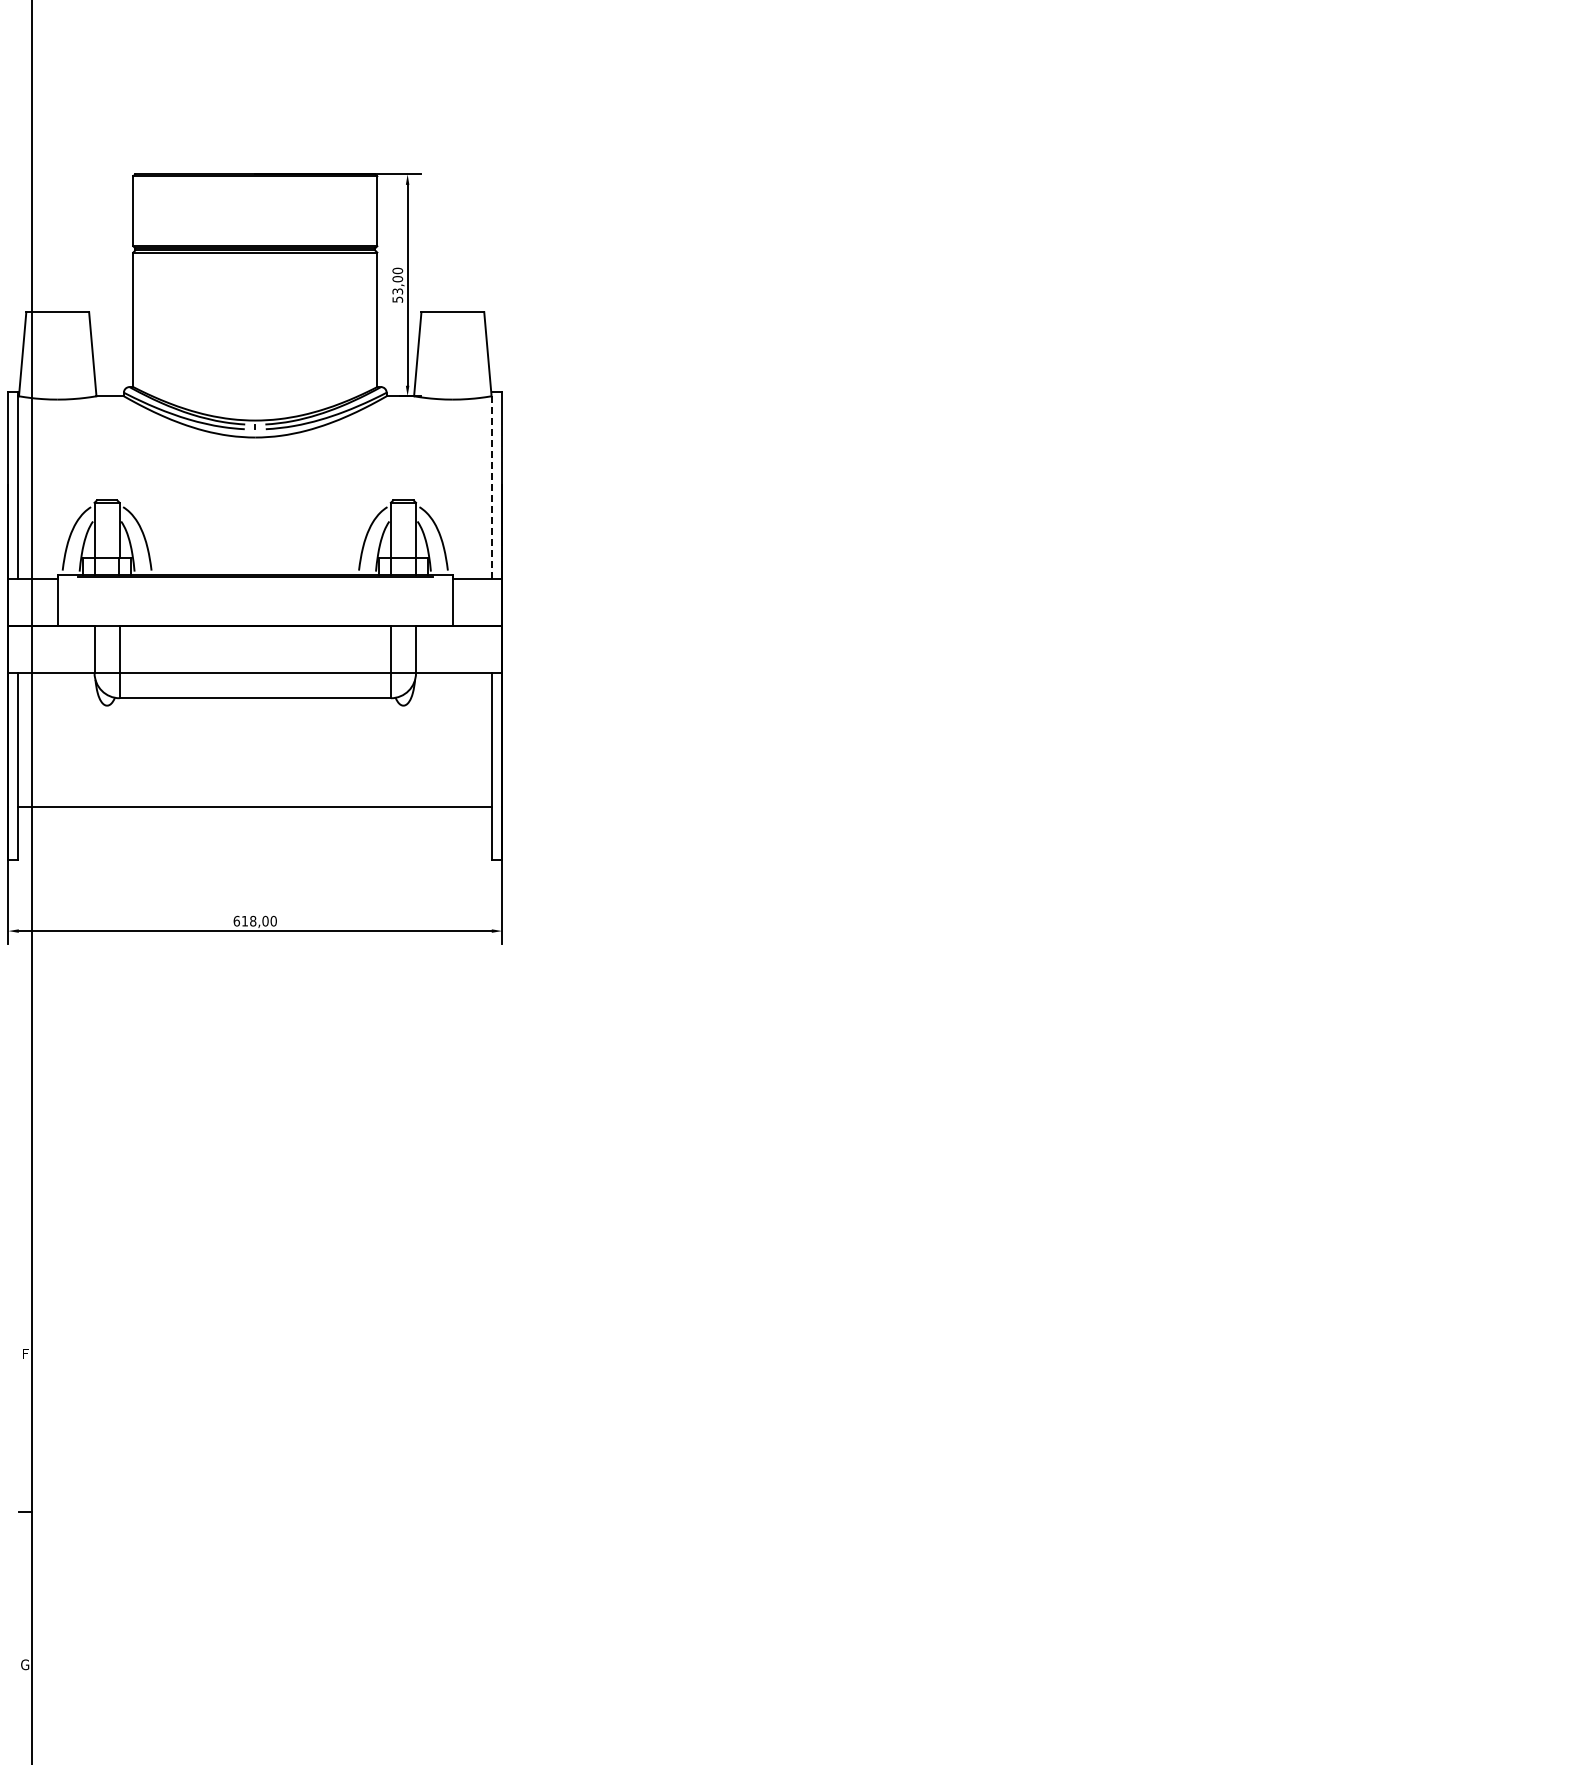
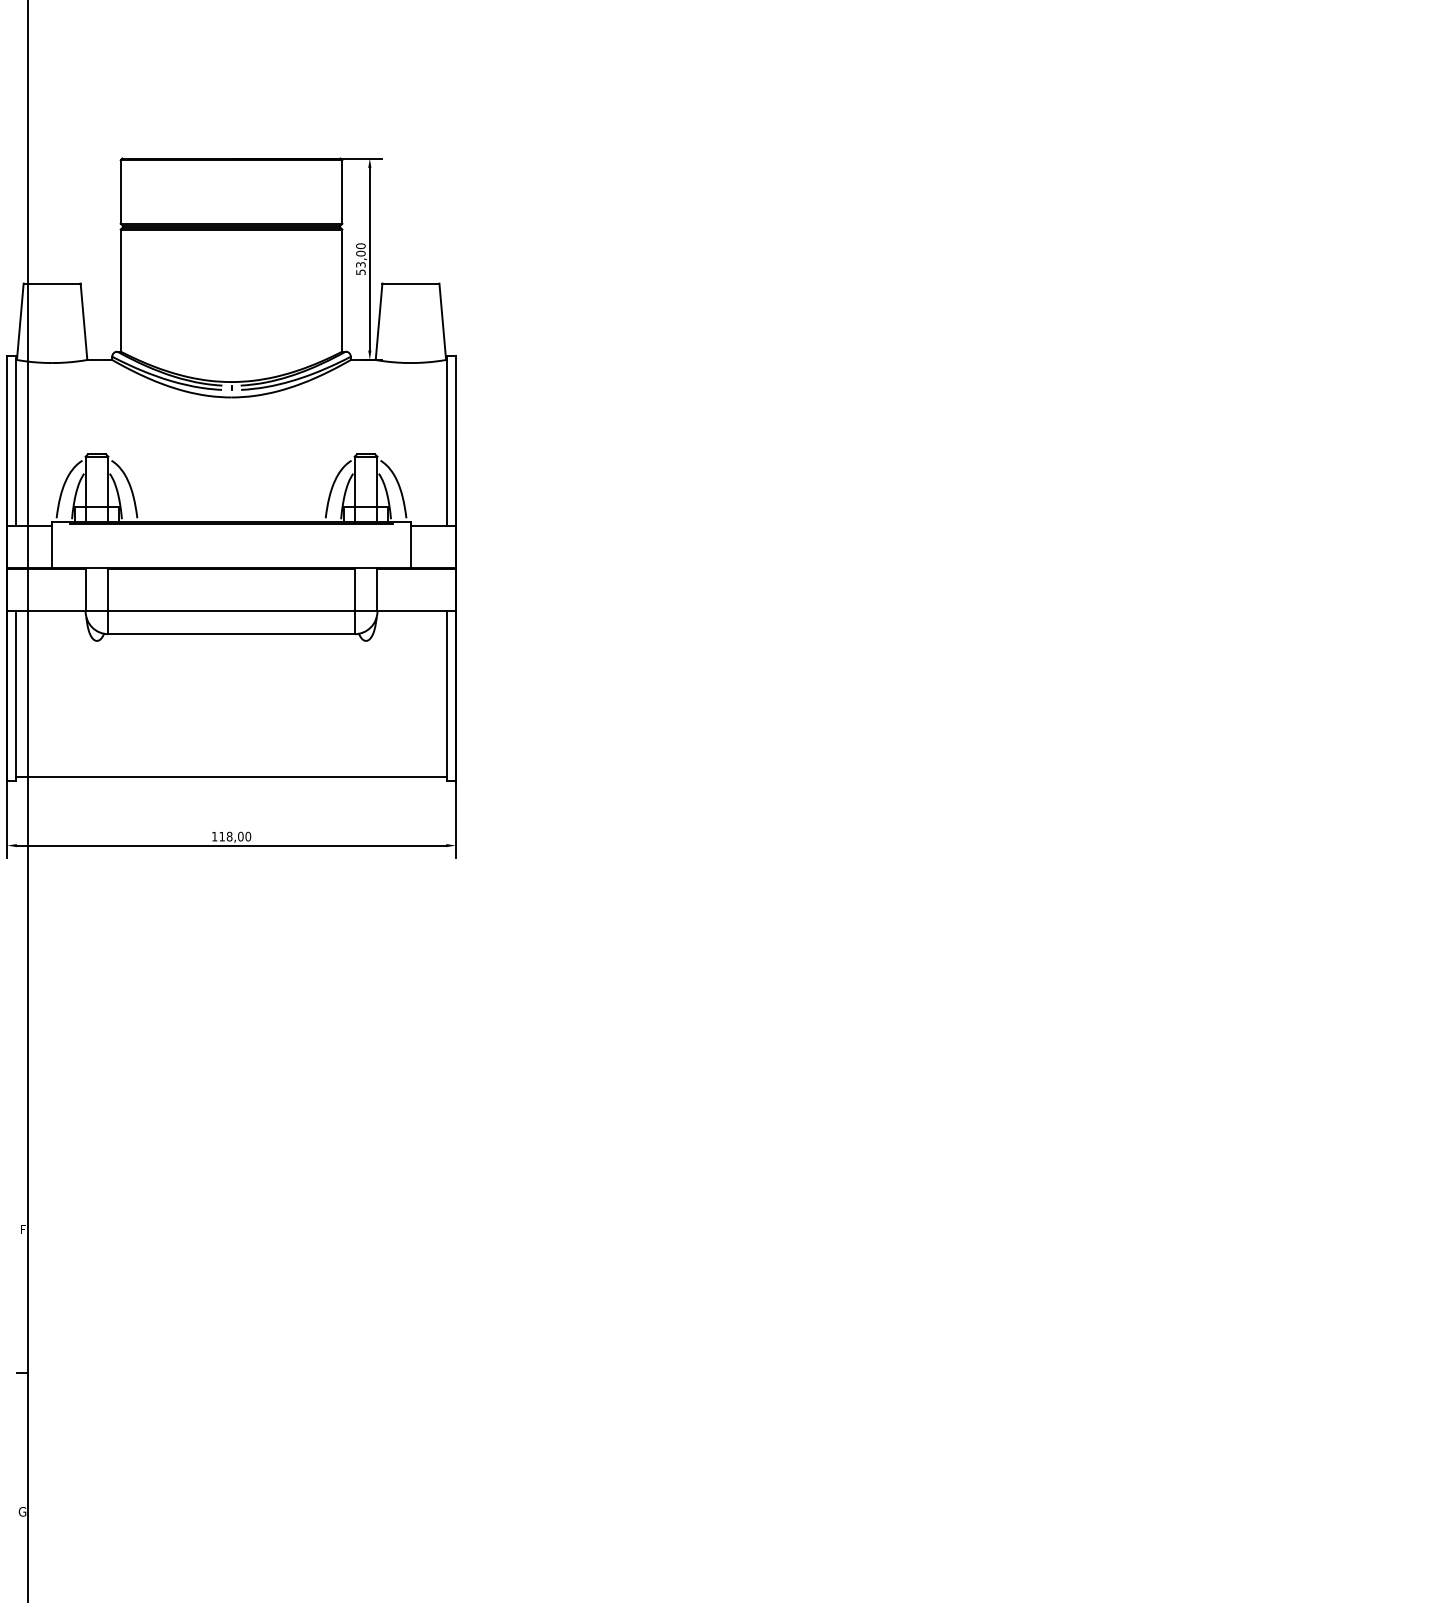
line: (492, 485) -> (446, 441), dashed -> solid
line: (255, 806) -> (231, 776), moved
text: (236, 920) -> (214, 836), 618,00 -> 118,00

